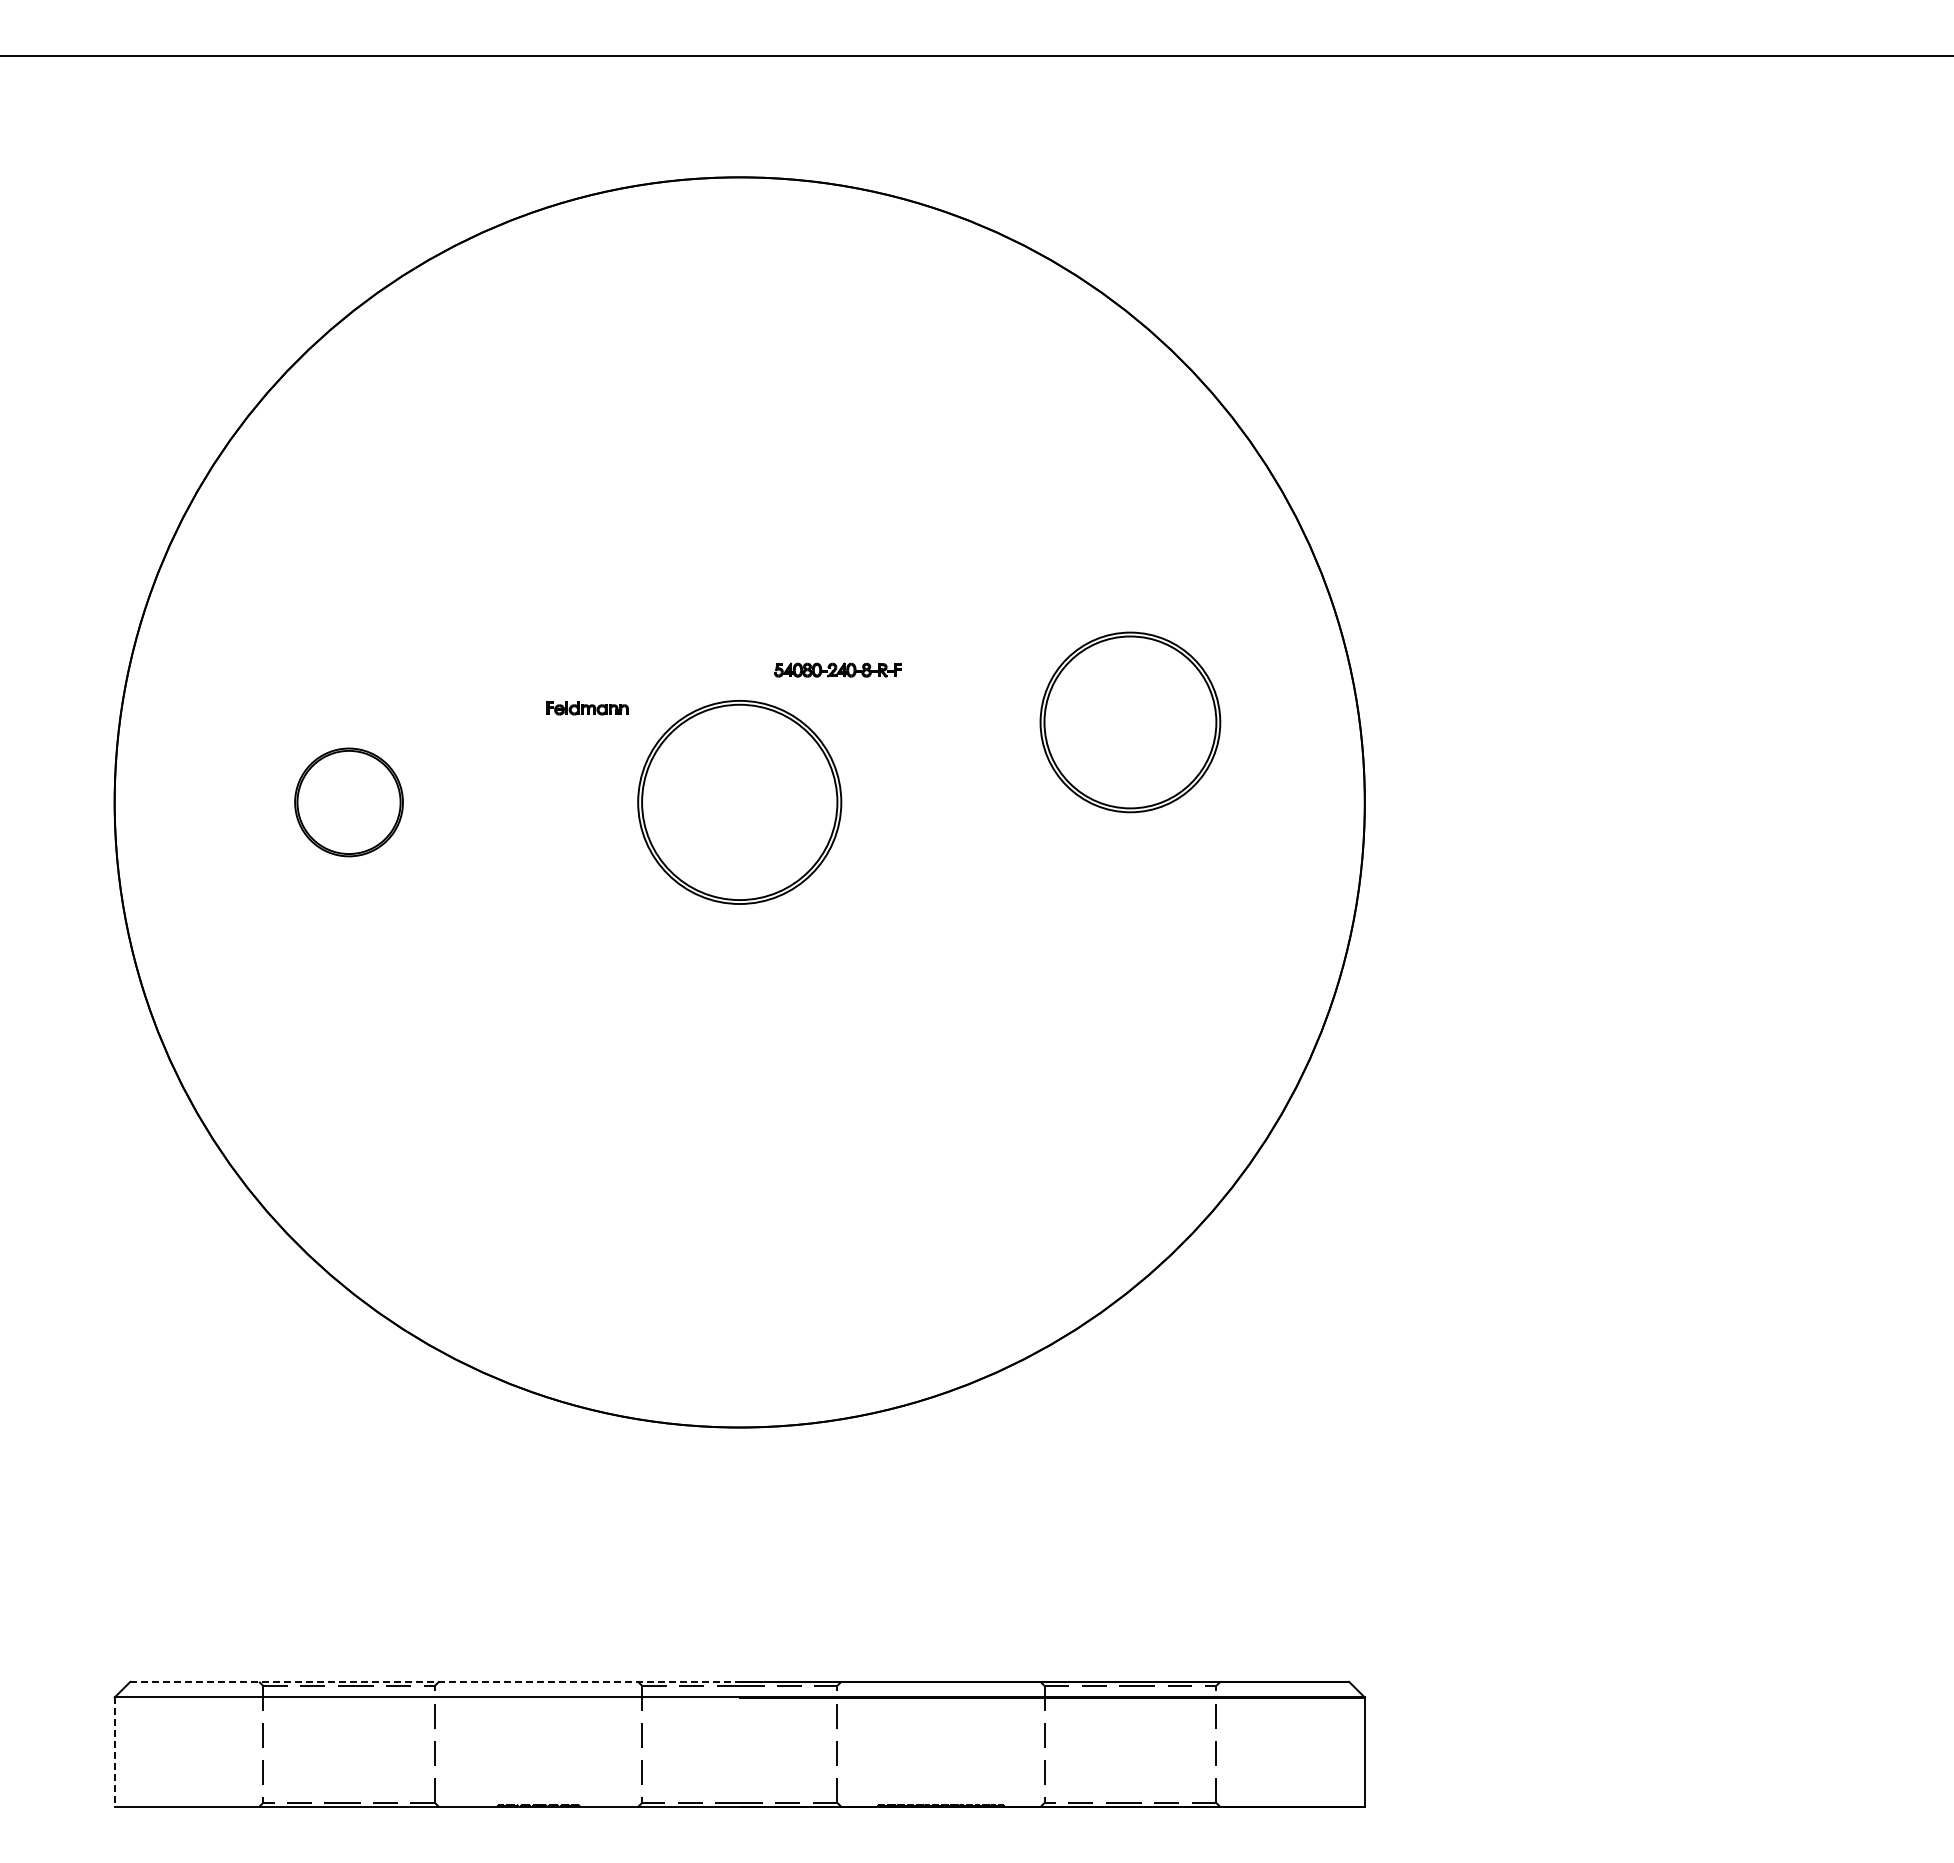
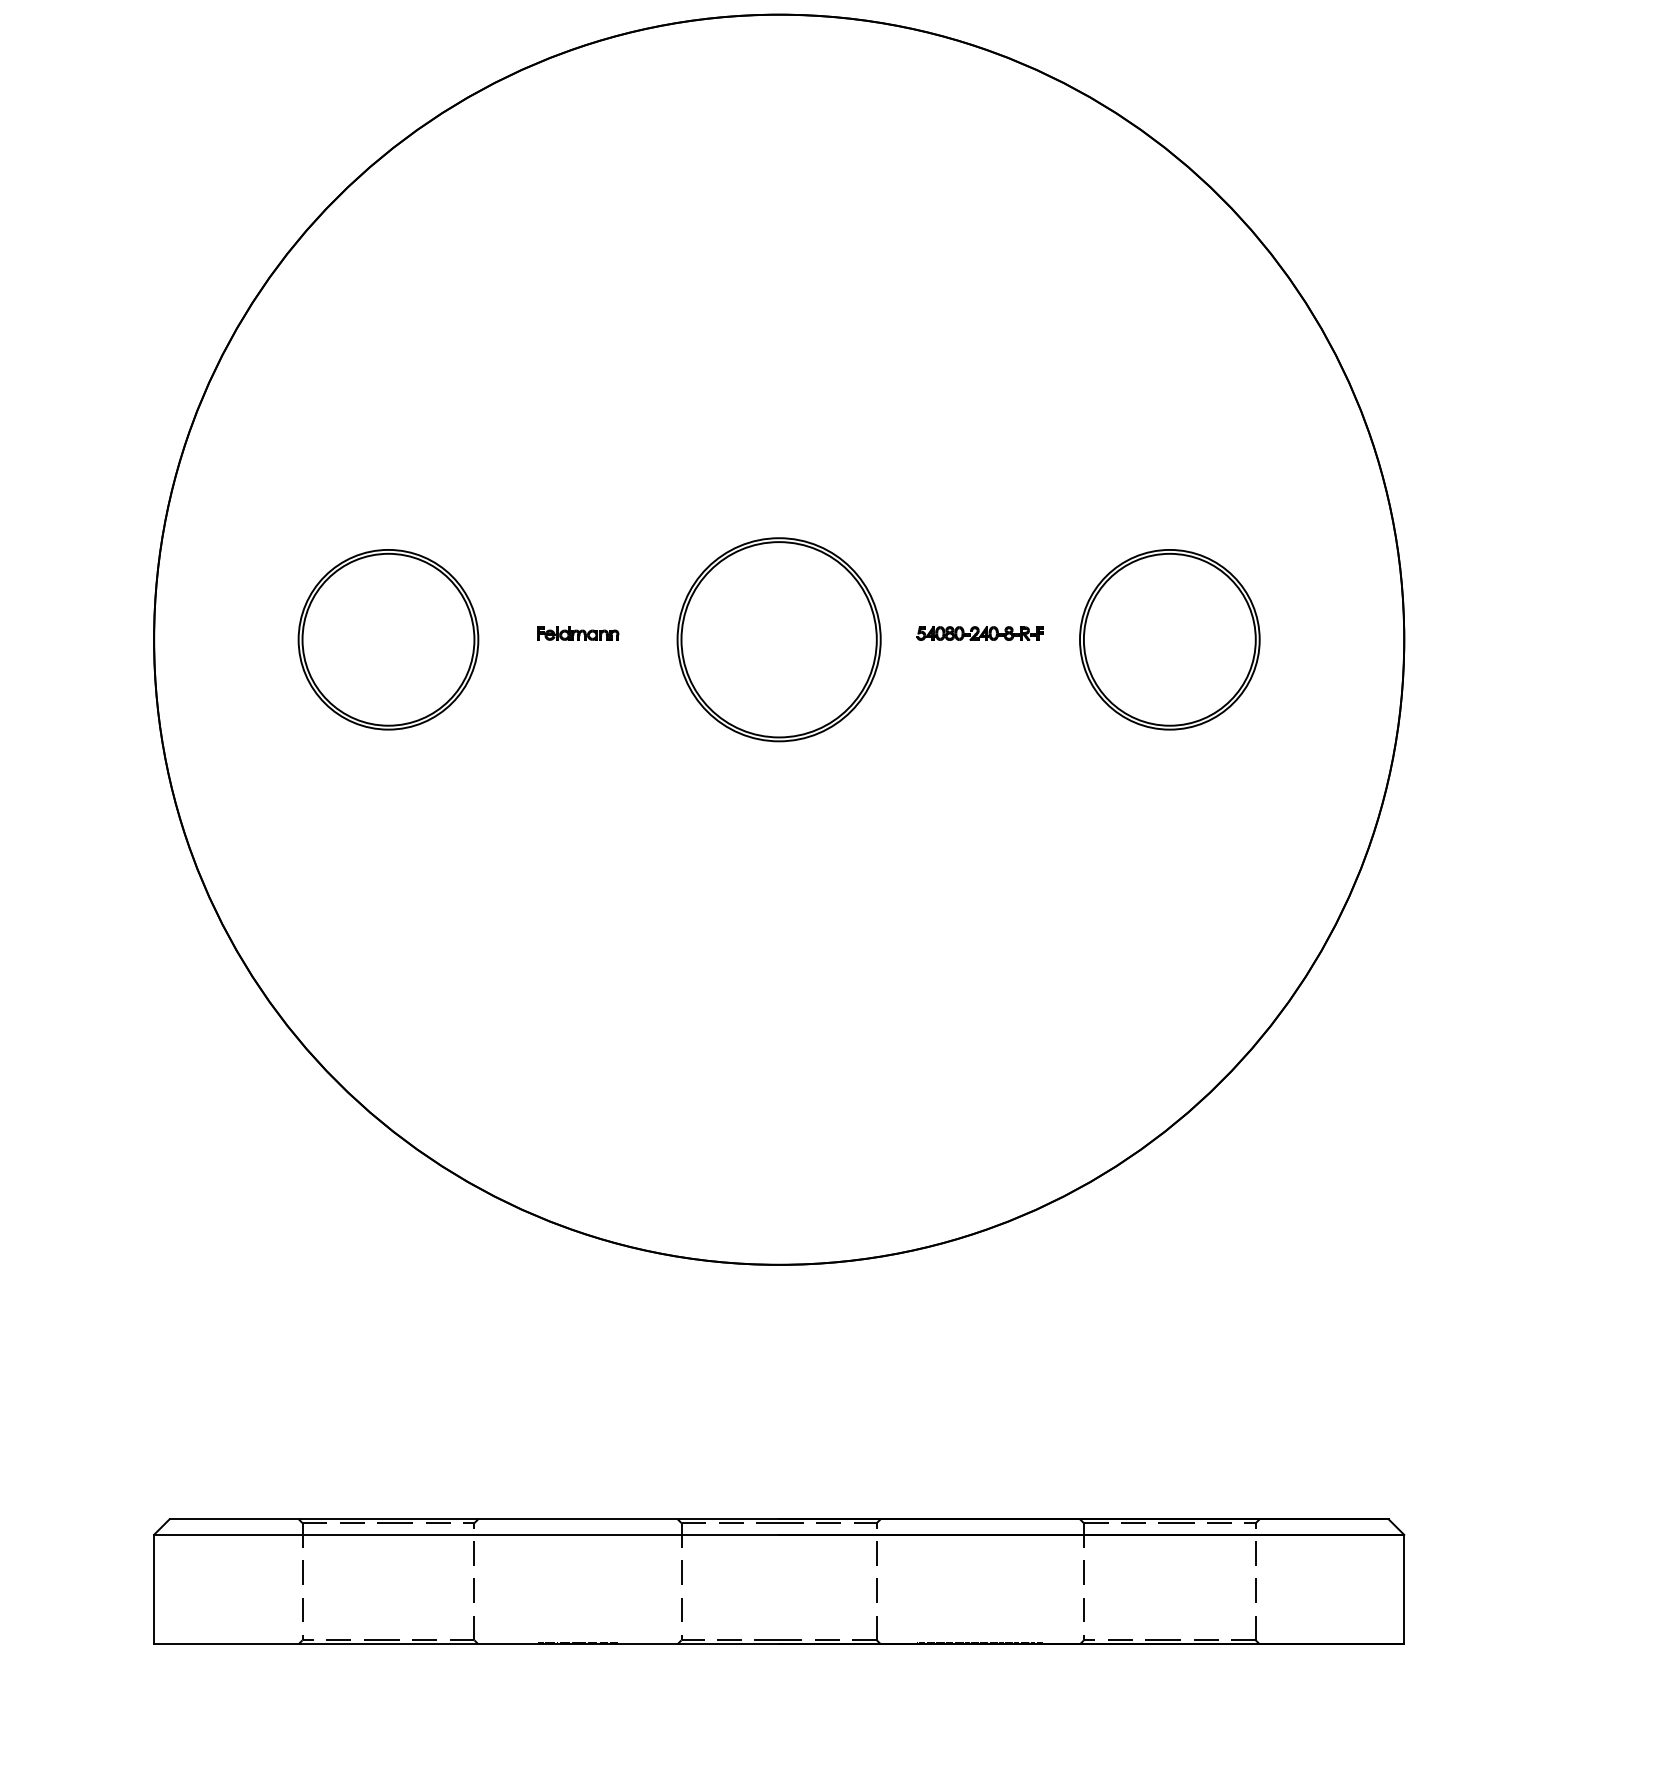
part: (837, 669) -> (979, 632), moved
part: (587, 708) -> (577, 633), moved
part: (1130, 722) -> (1169, 639), moved
part: (348, 802) -> (387, 639), size x1.67
line: (435, 1681) -> (474, 1518), dashed -> solid
line: (114, 1752) -> (153, 1589), dashed -> solid

